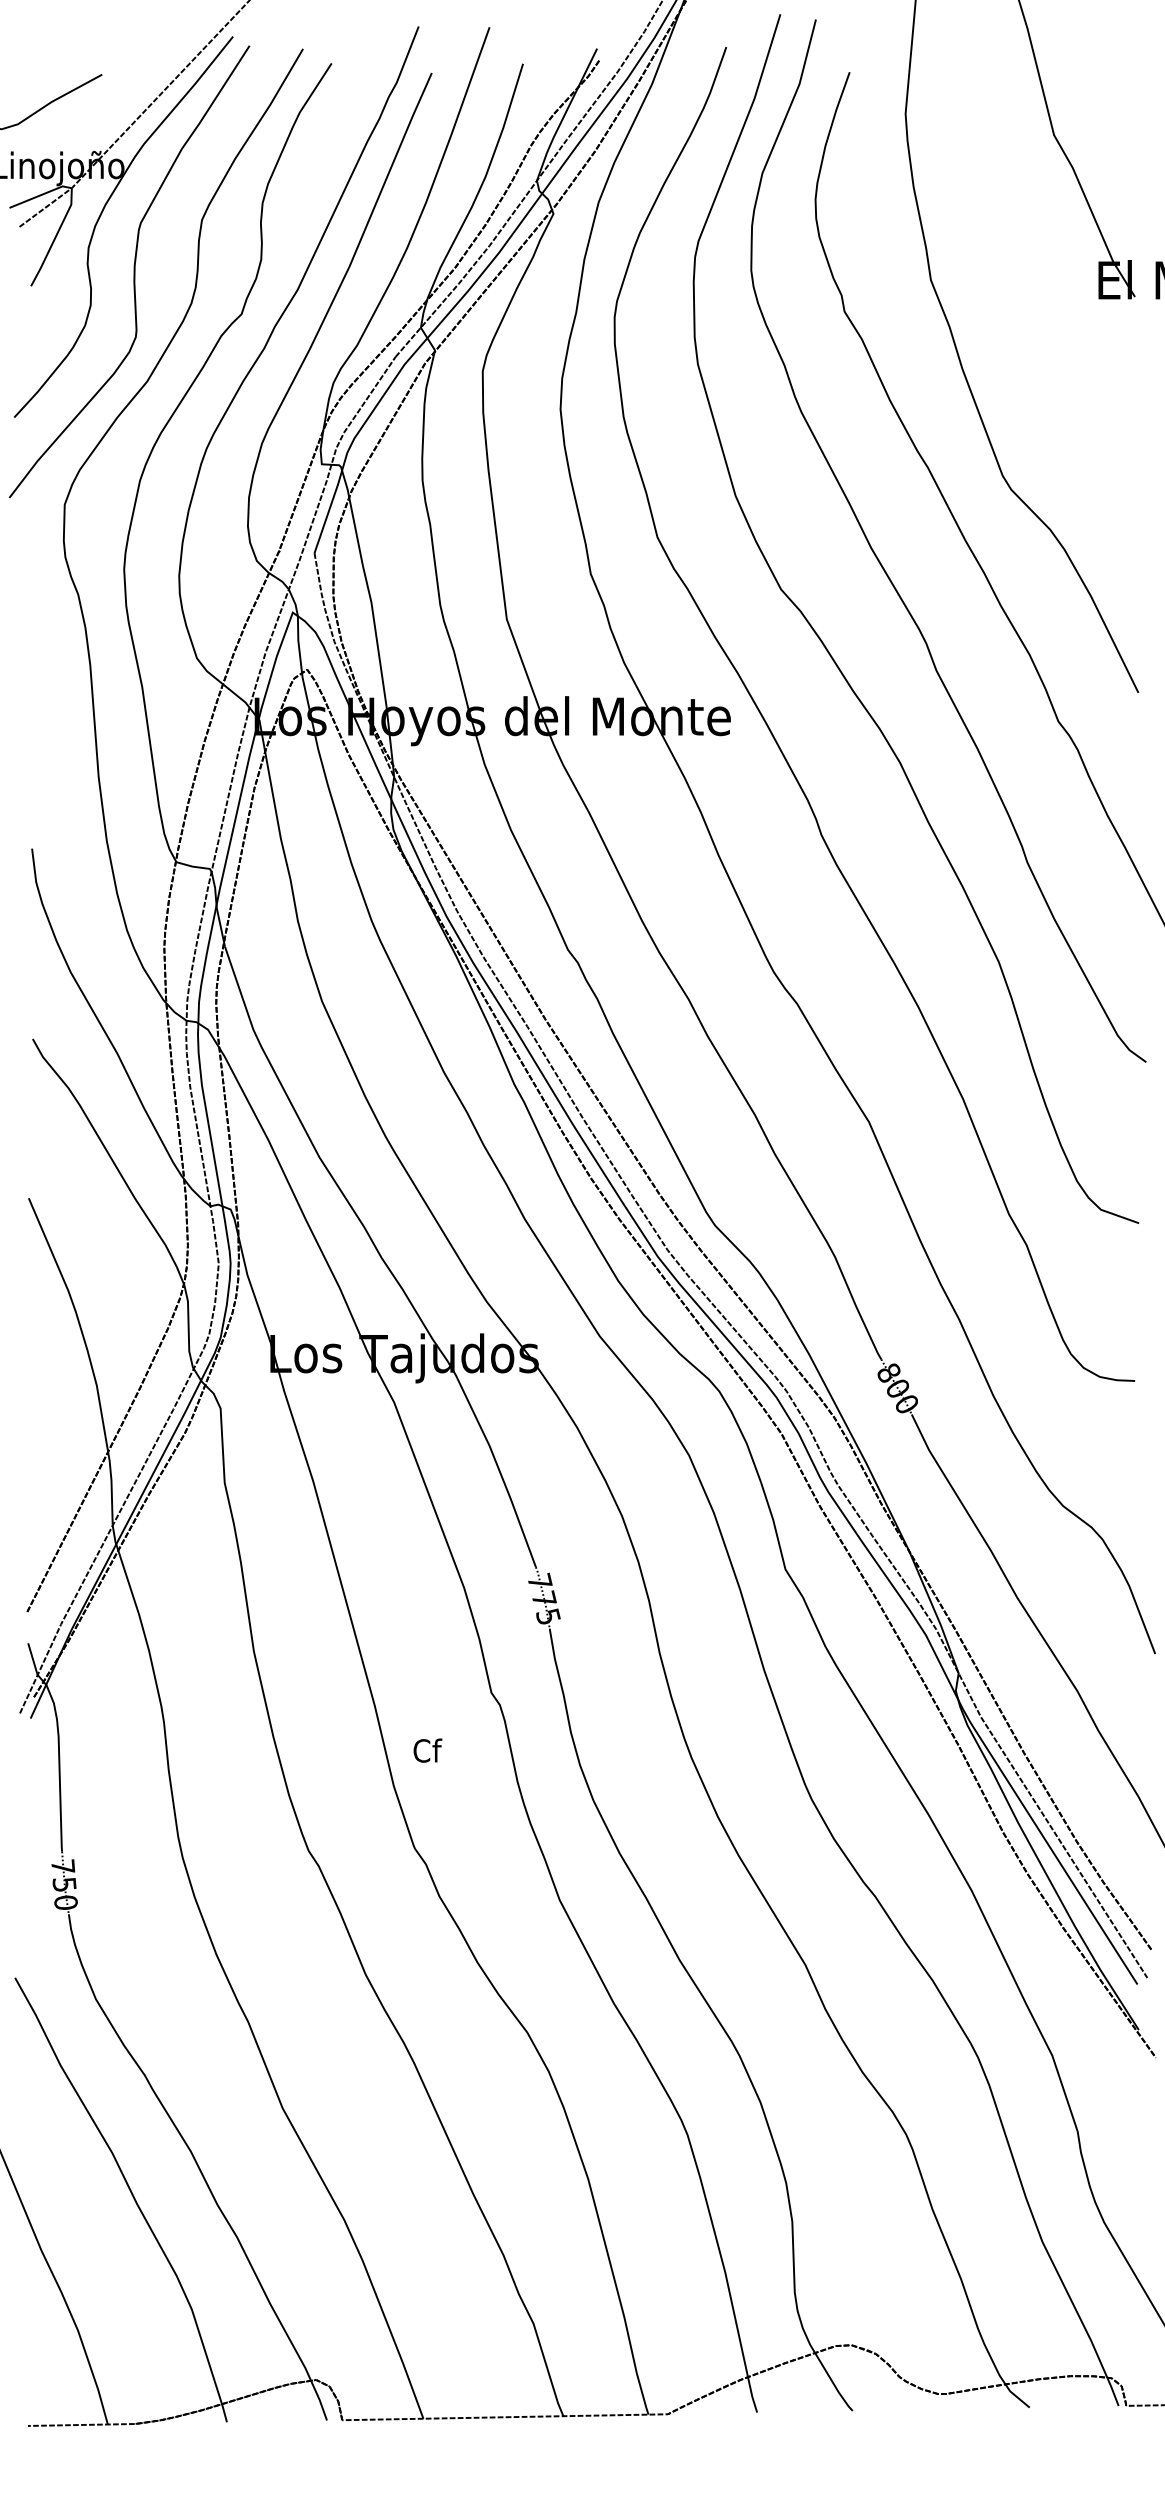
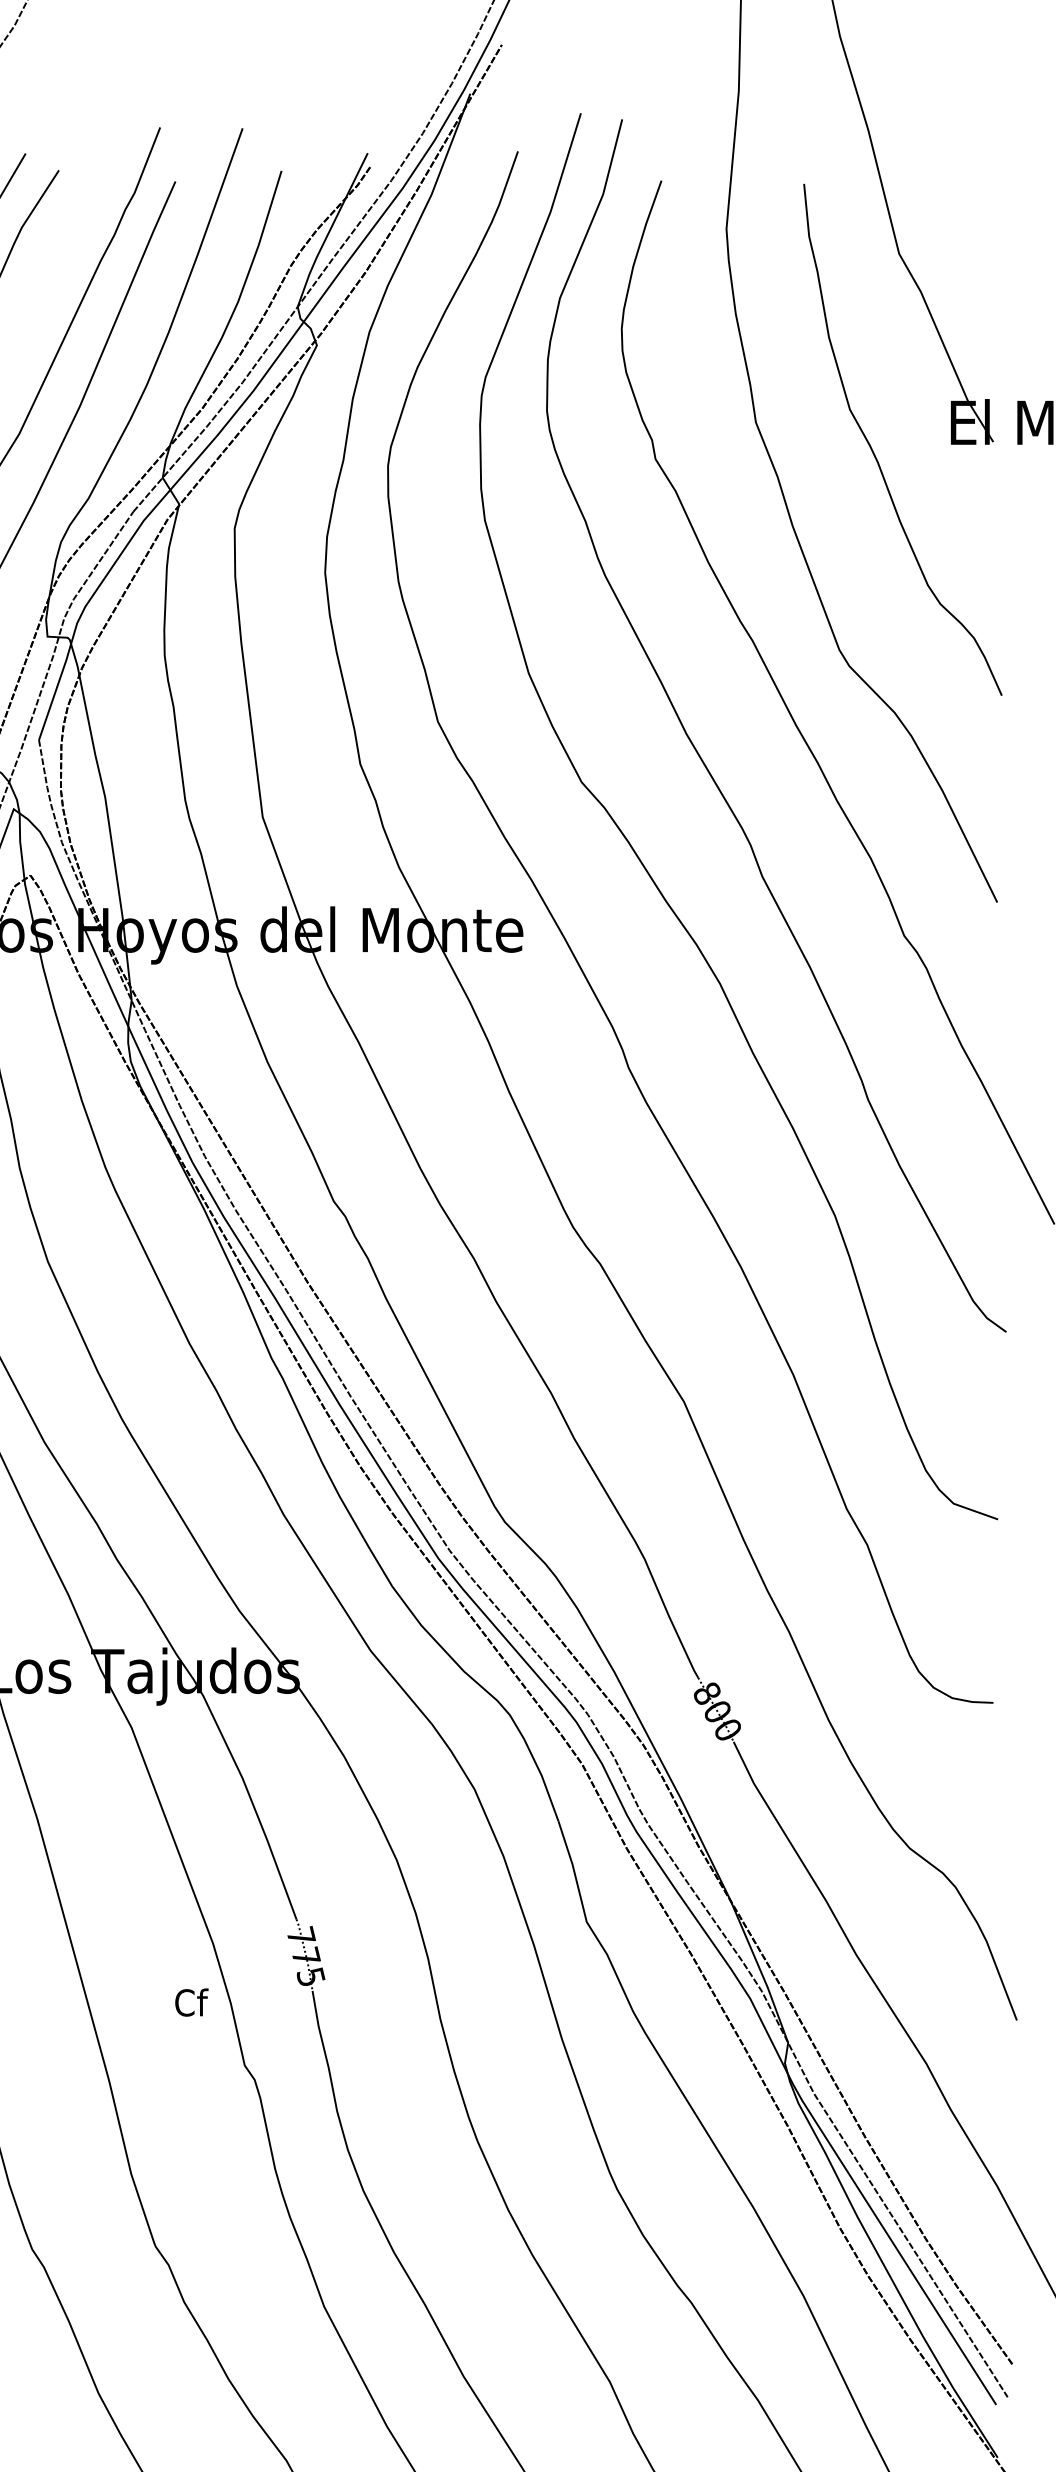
curve: (1033, 307) -> (875, 454), added
text: (427, 1750) -> (191, 2002), moved

